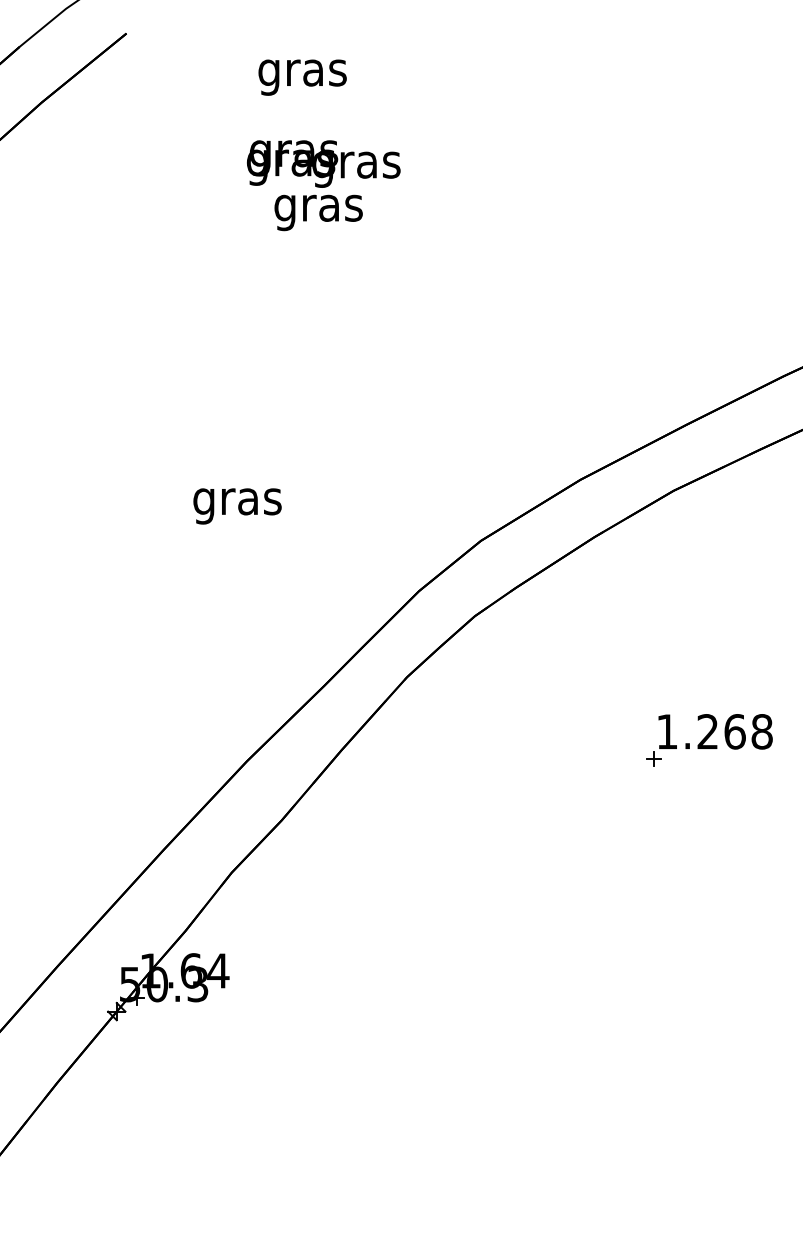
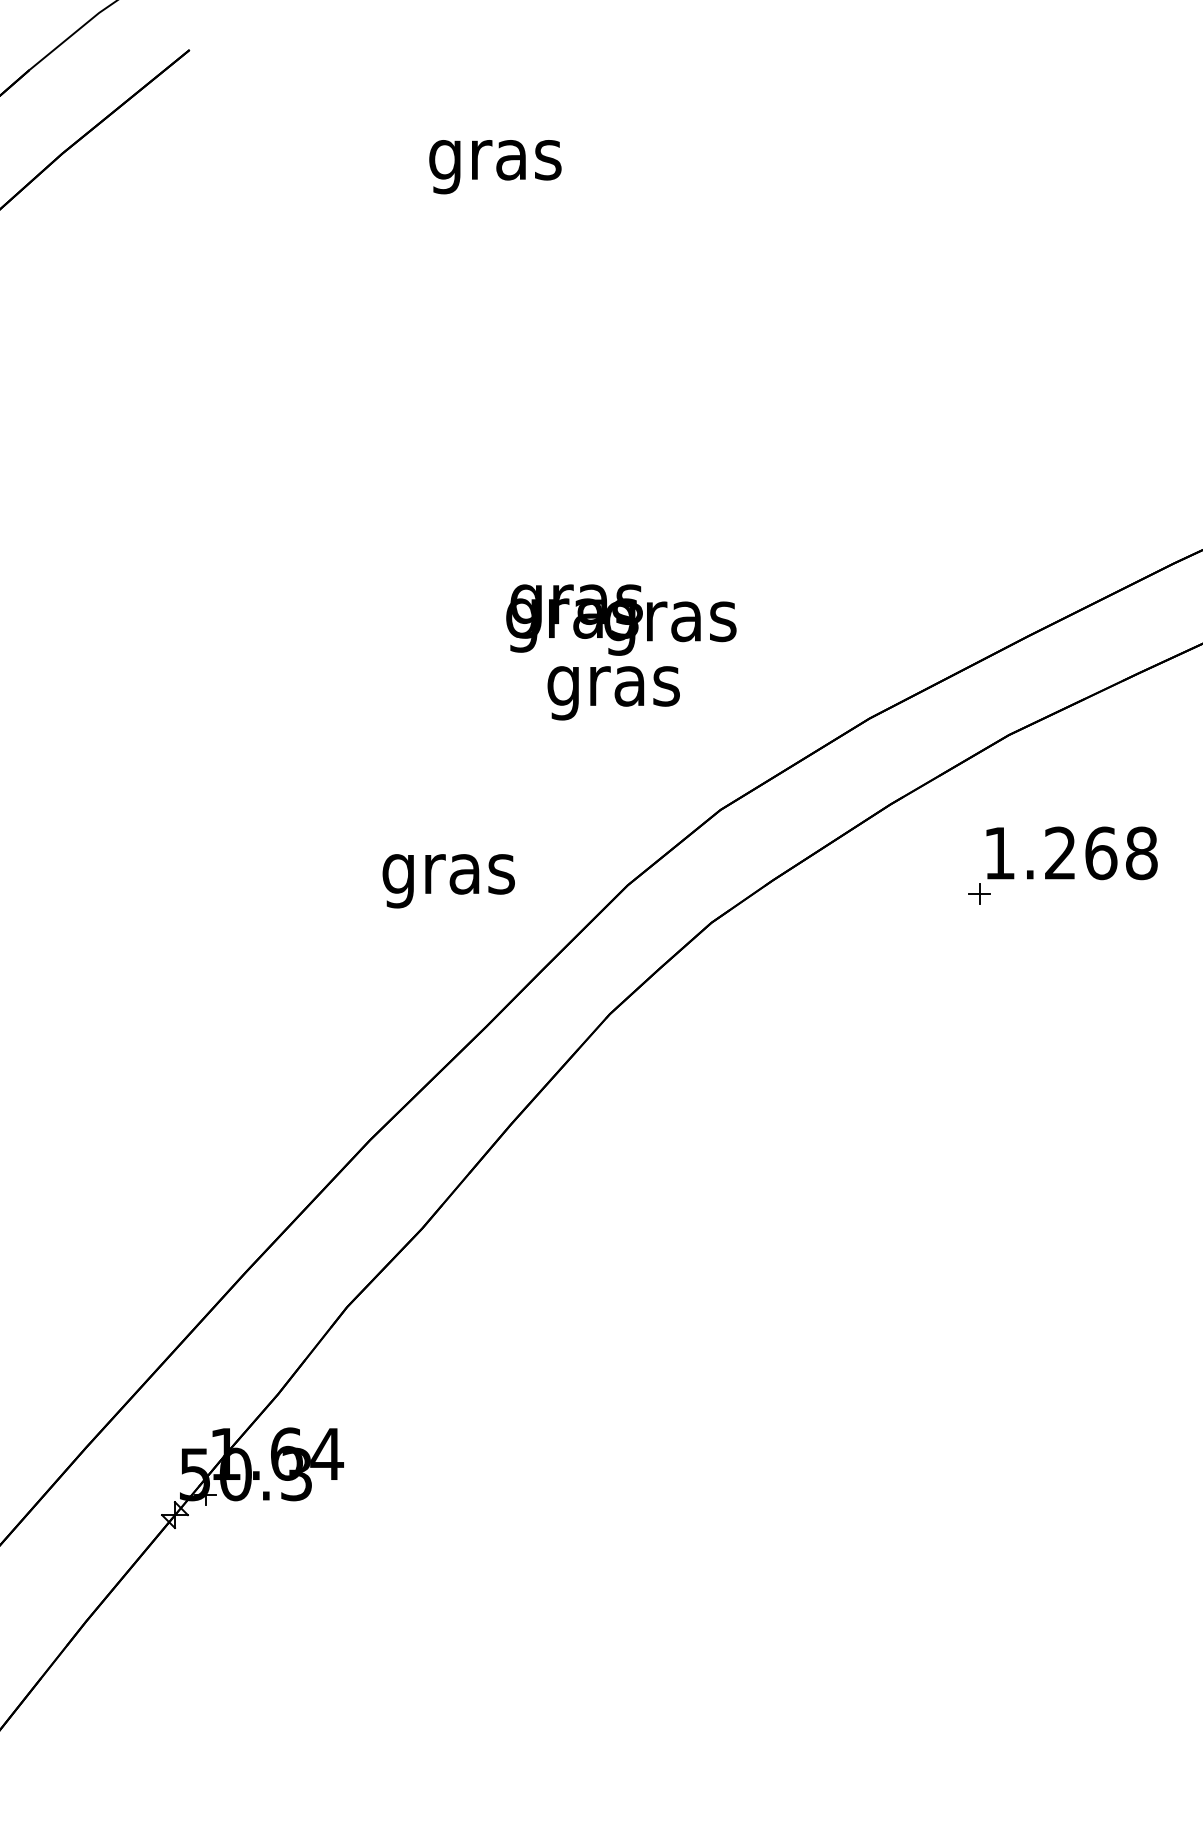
text: (302, 77) -> (495, 166), moved
text: (323, 185) -> (620, 652), moved
text: (237, 506) -> (448, 881), moved
part: (709, 740) -> (1062, 866), moved

